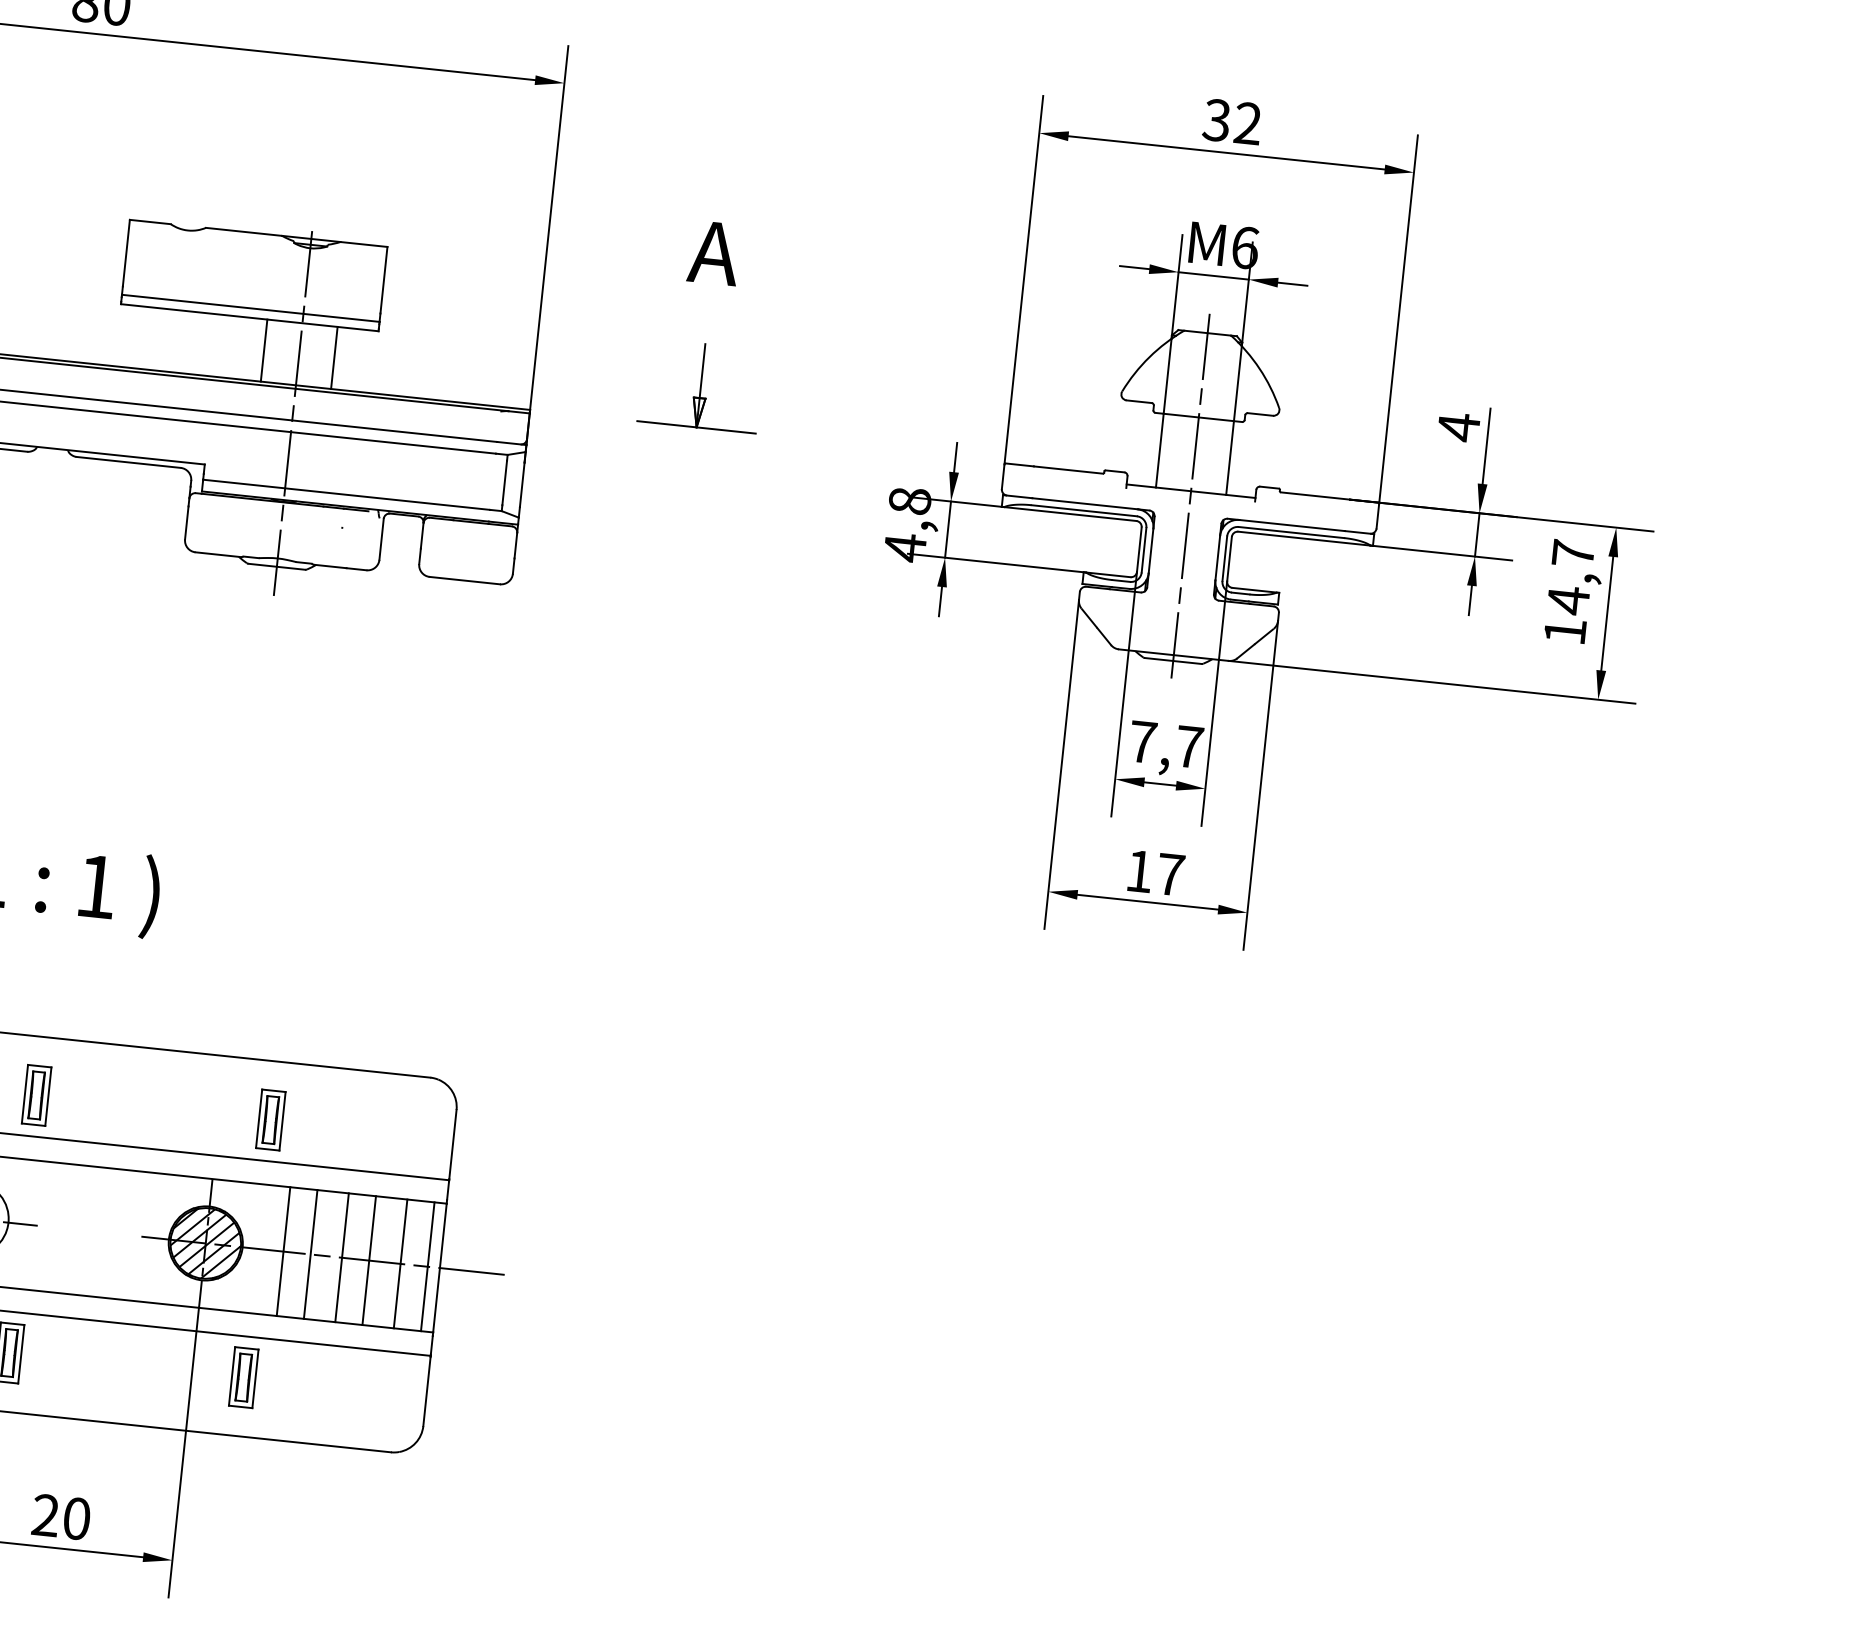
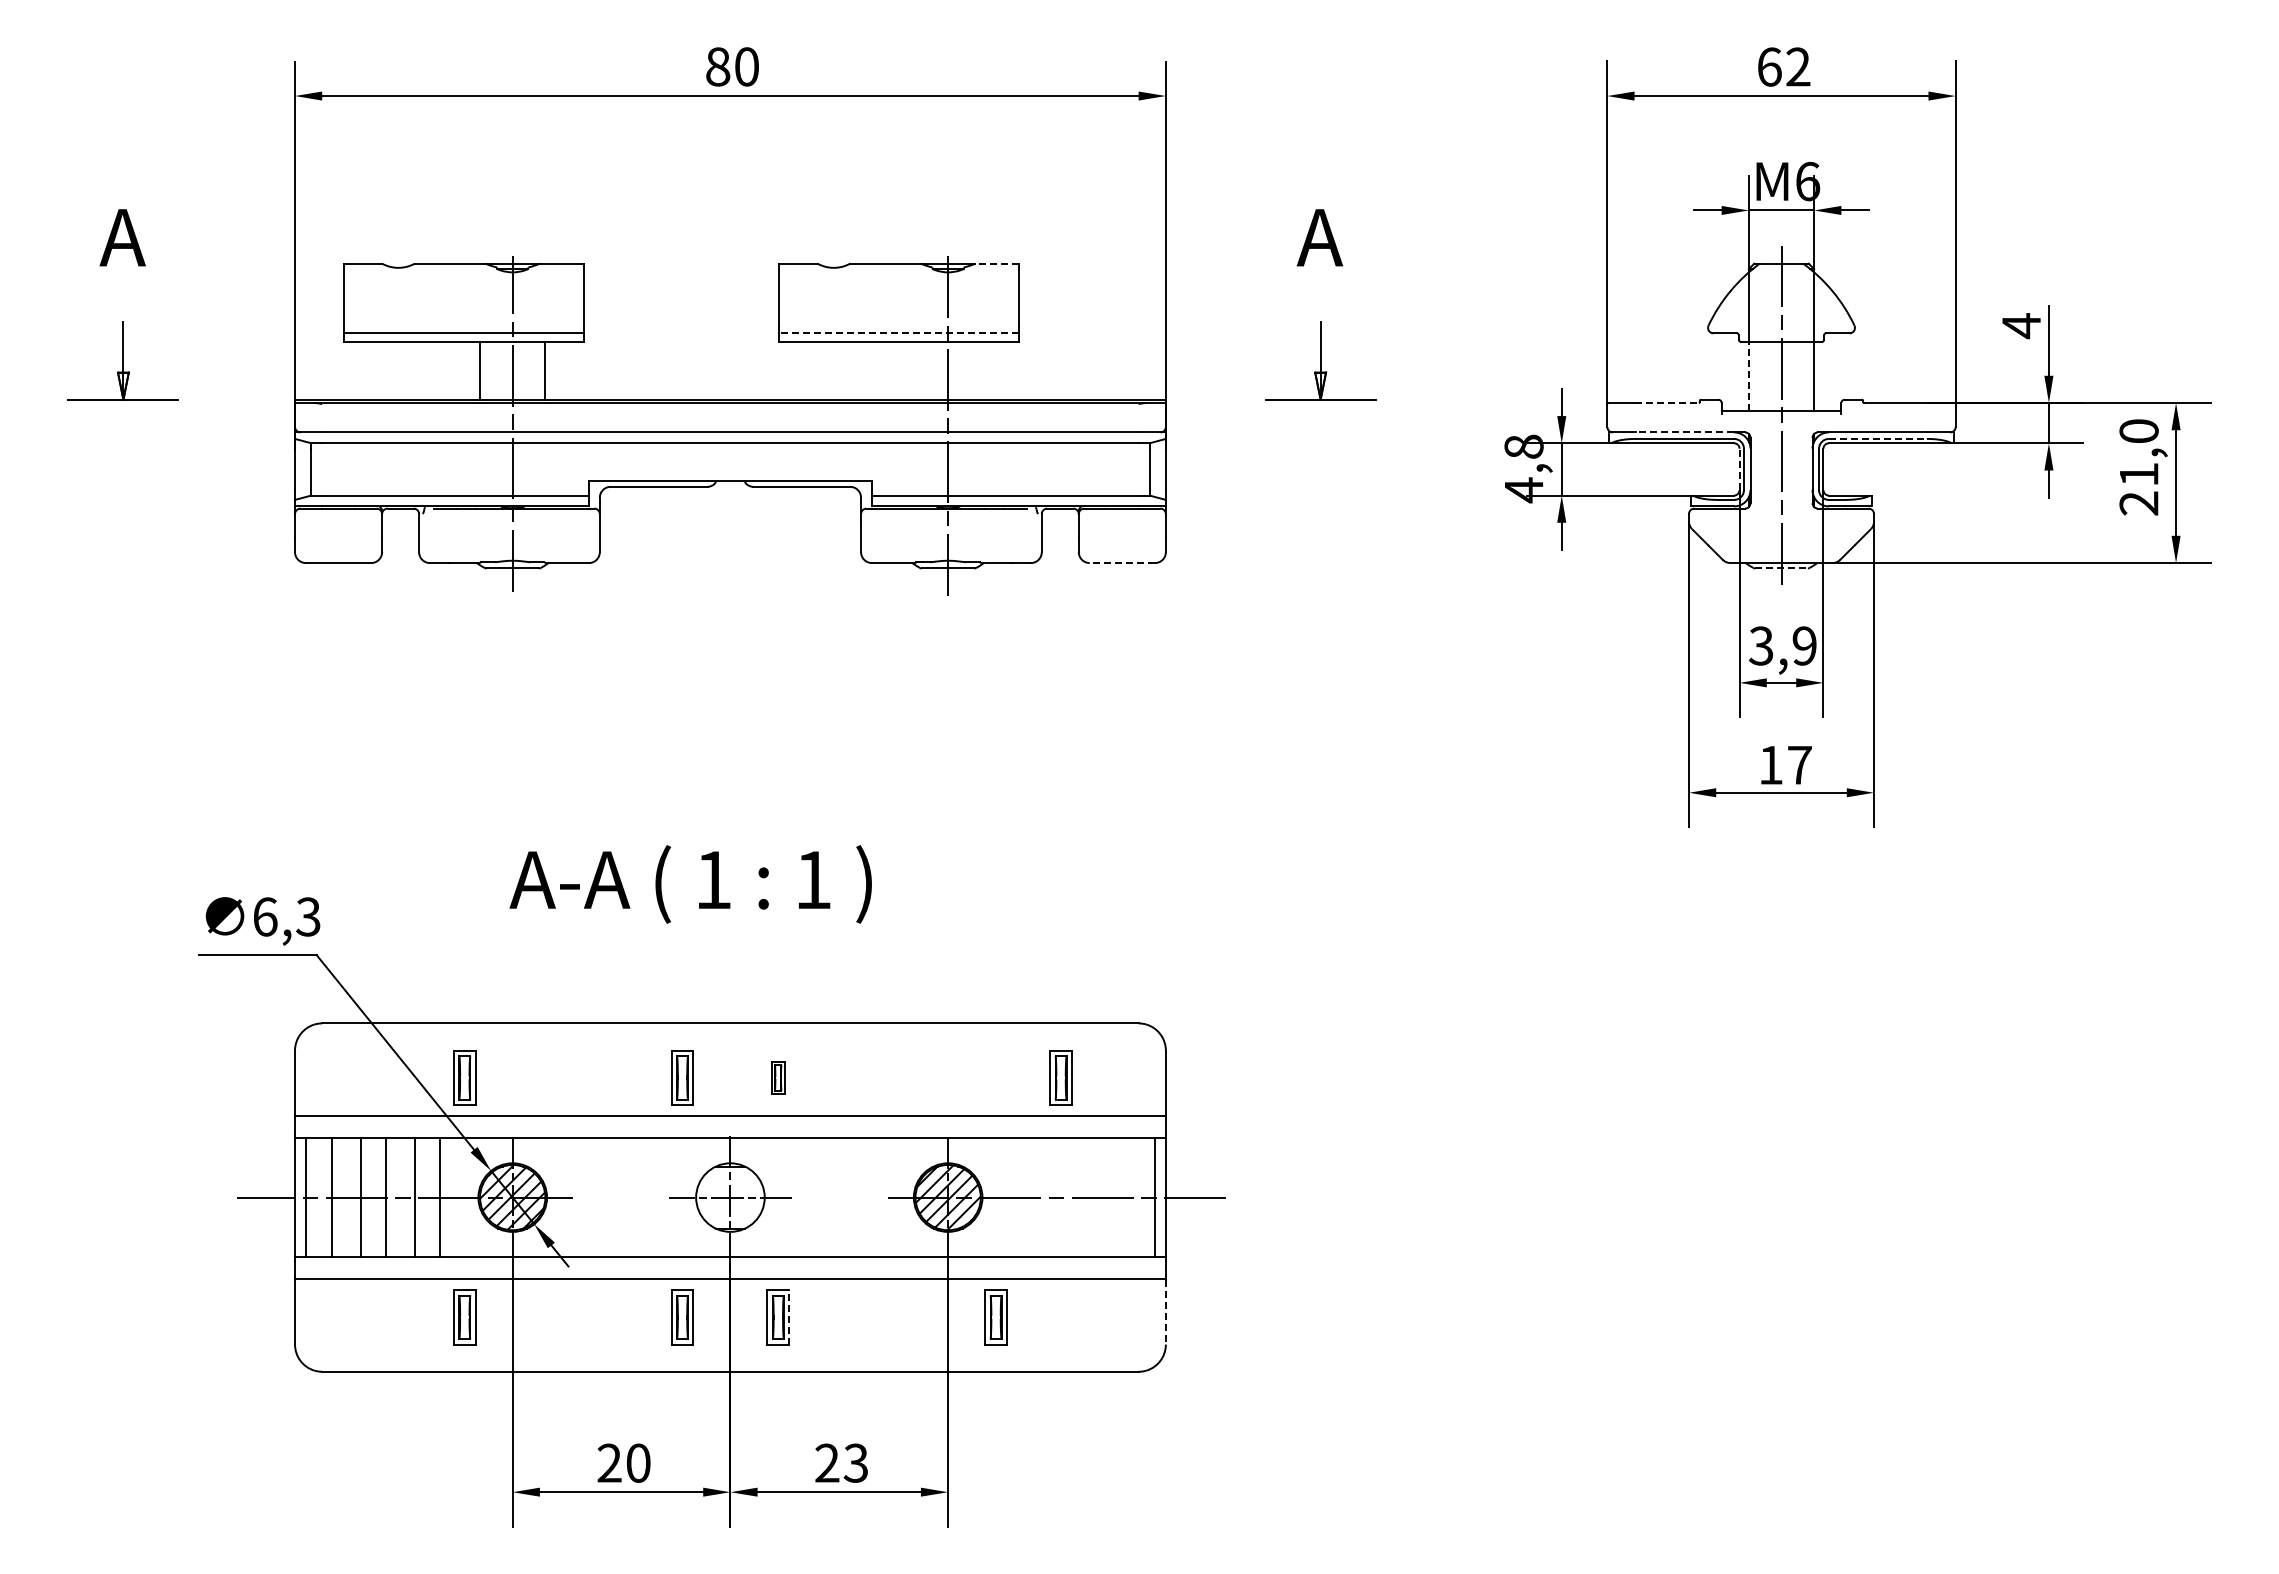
text: (1217, 119) -> (1769, 66), 32 -> 62
line: (364, 244) -> (997, 263), solid -> dashed
line: (251, 308) -> (899, 333), solid -> dashed
line: (264, 350) -> (915, 370), removed
line: (334, 357) -> (980, 370), removed
line: (1159, 449) -> (1748, 375), solid -> dashed
line: (1069, 470) -> (1667, 403), solid -> dashed
line: (1085, 503) -> (1685, 432), solid -> dashed
line: (1291, 532) -> (1877, 438), solid -> dashed
line: (1139, 549) -> (1739, 469), solid -> dashed
line: (464, 581) -> (1122, 563), solid -> dashed
text: (1568, 592) -> (2138, 467), 14,7 -> 21,0
line: (1174, 661) -> (1782, 568), solid -> dashed
text: (1165, 743) -> (1782, 645), 7,7 -> 3,9
part: (35, 1094) -> (777, 1077), size x0.6
part: (270, 1119) -> (1060, 1077), moved
line: (283, 1251) -> (1020, 1197), removed
line: (310, 1254) -> (1045, 1197), removed
line: (341, 1257) -> (1074, 1197), removed
line: (369, 1260) -> (1100, 1197), removed
line: (400, 1263) -> (1129, 1197), removed
line: (21, 1353) -> (789, 1316), solid -> dashed
line: (426, 1391) -> (1165, 1312), solid -> dashed
text: (76, 1517) -> (855, 1462), 20 -> 23

